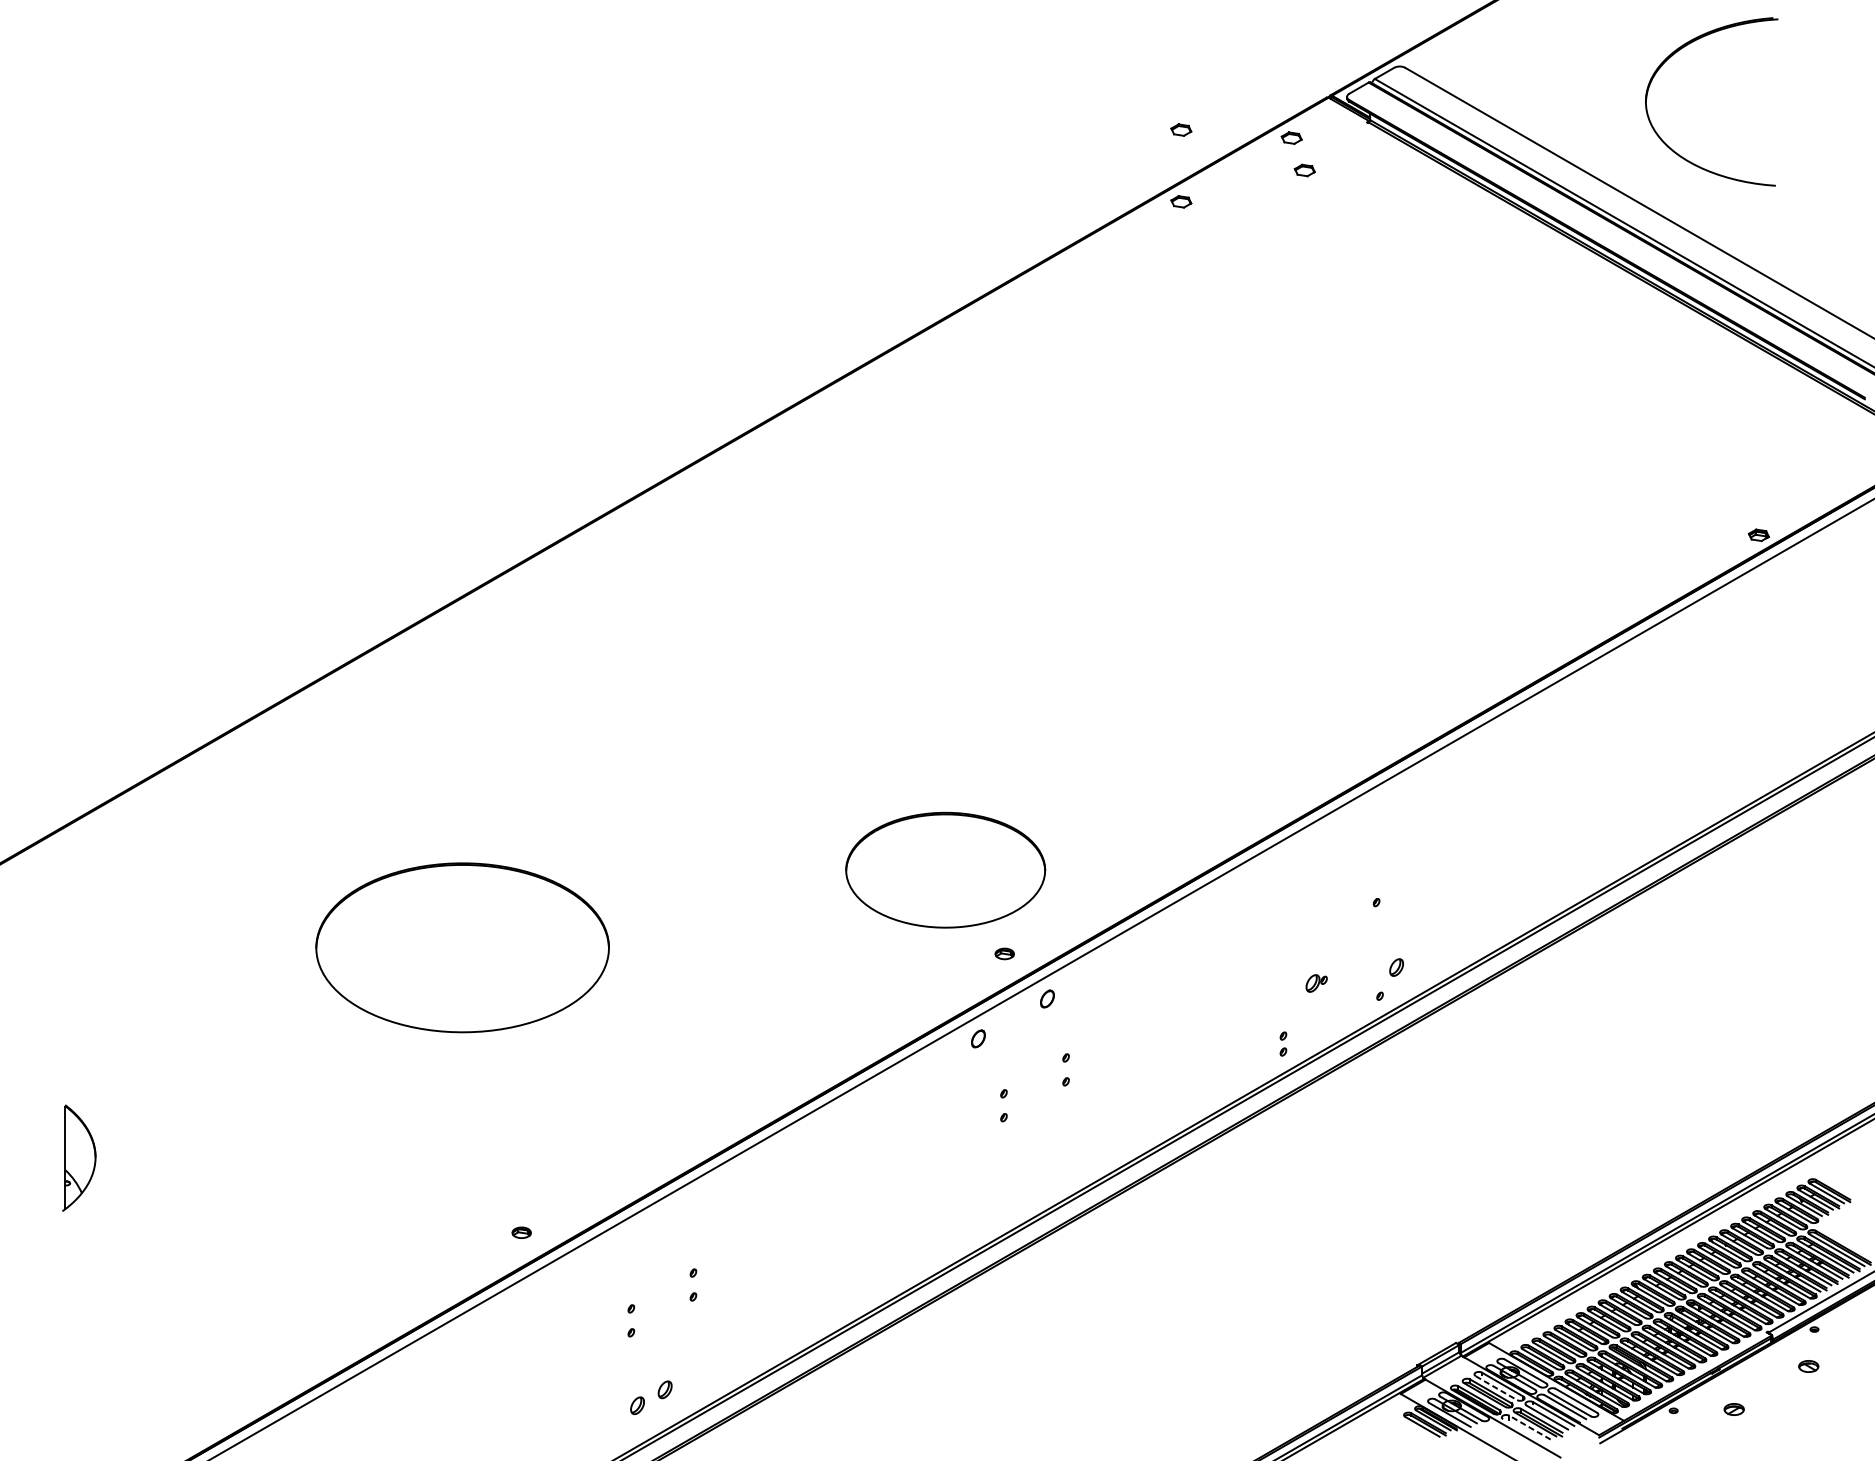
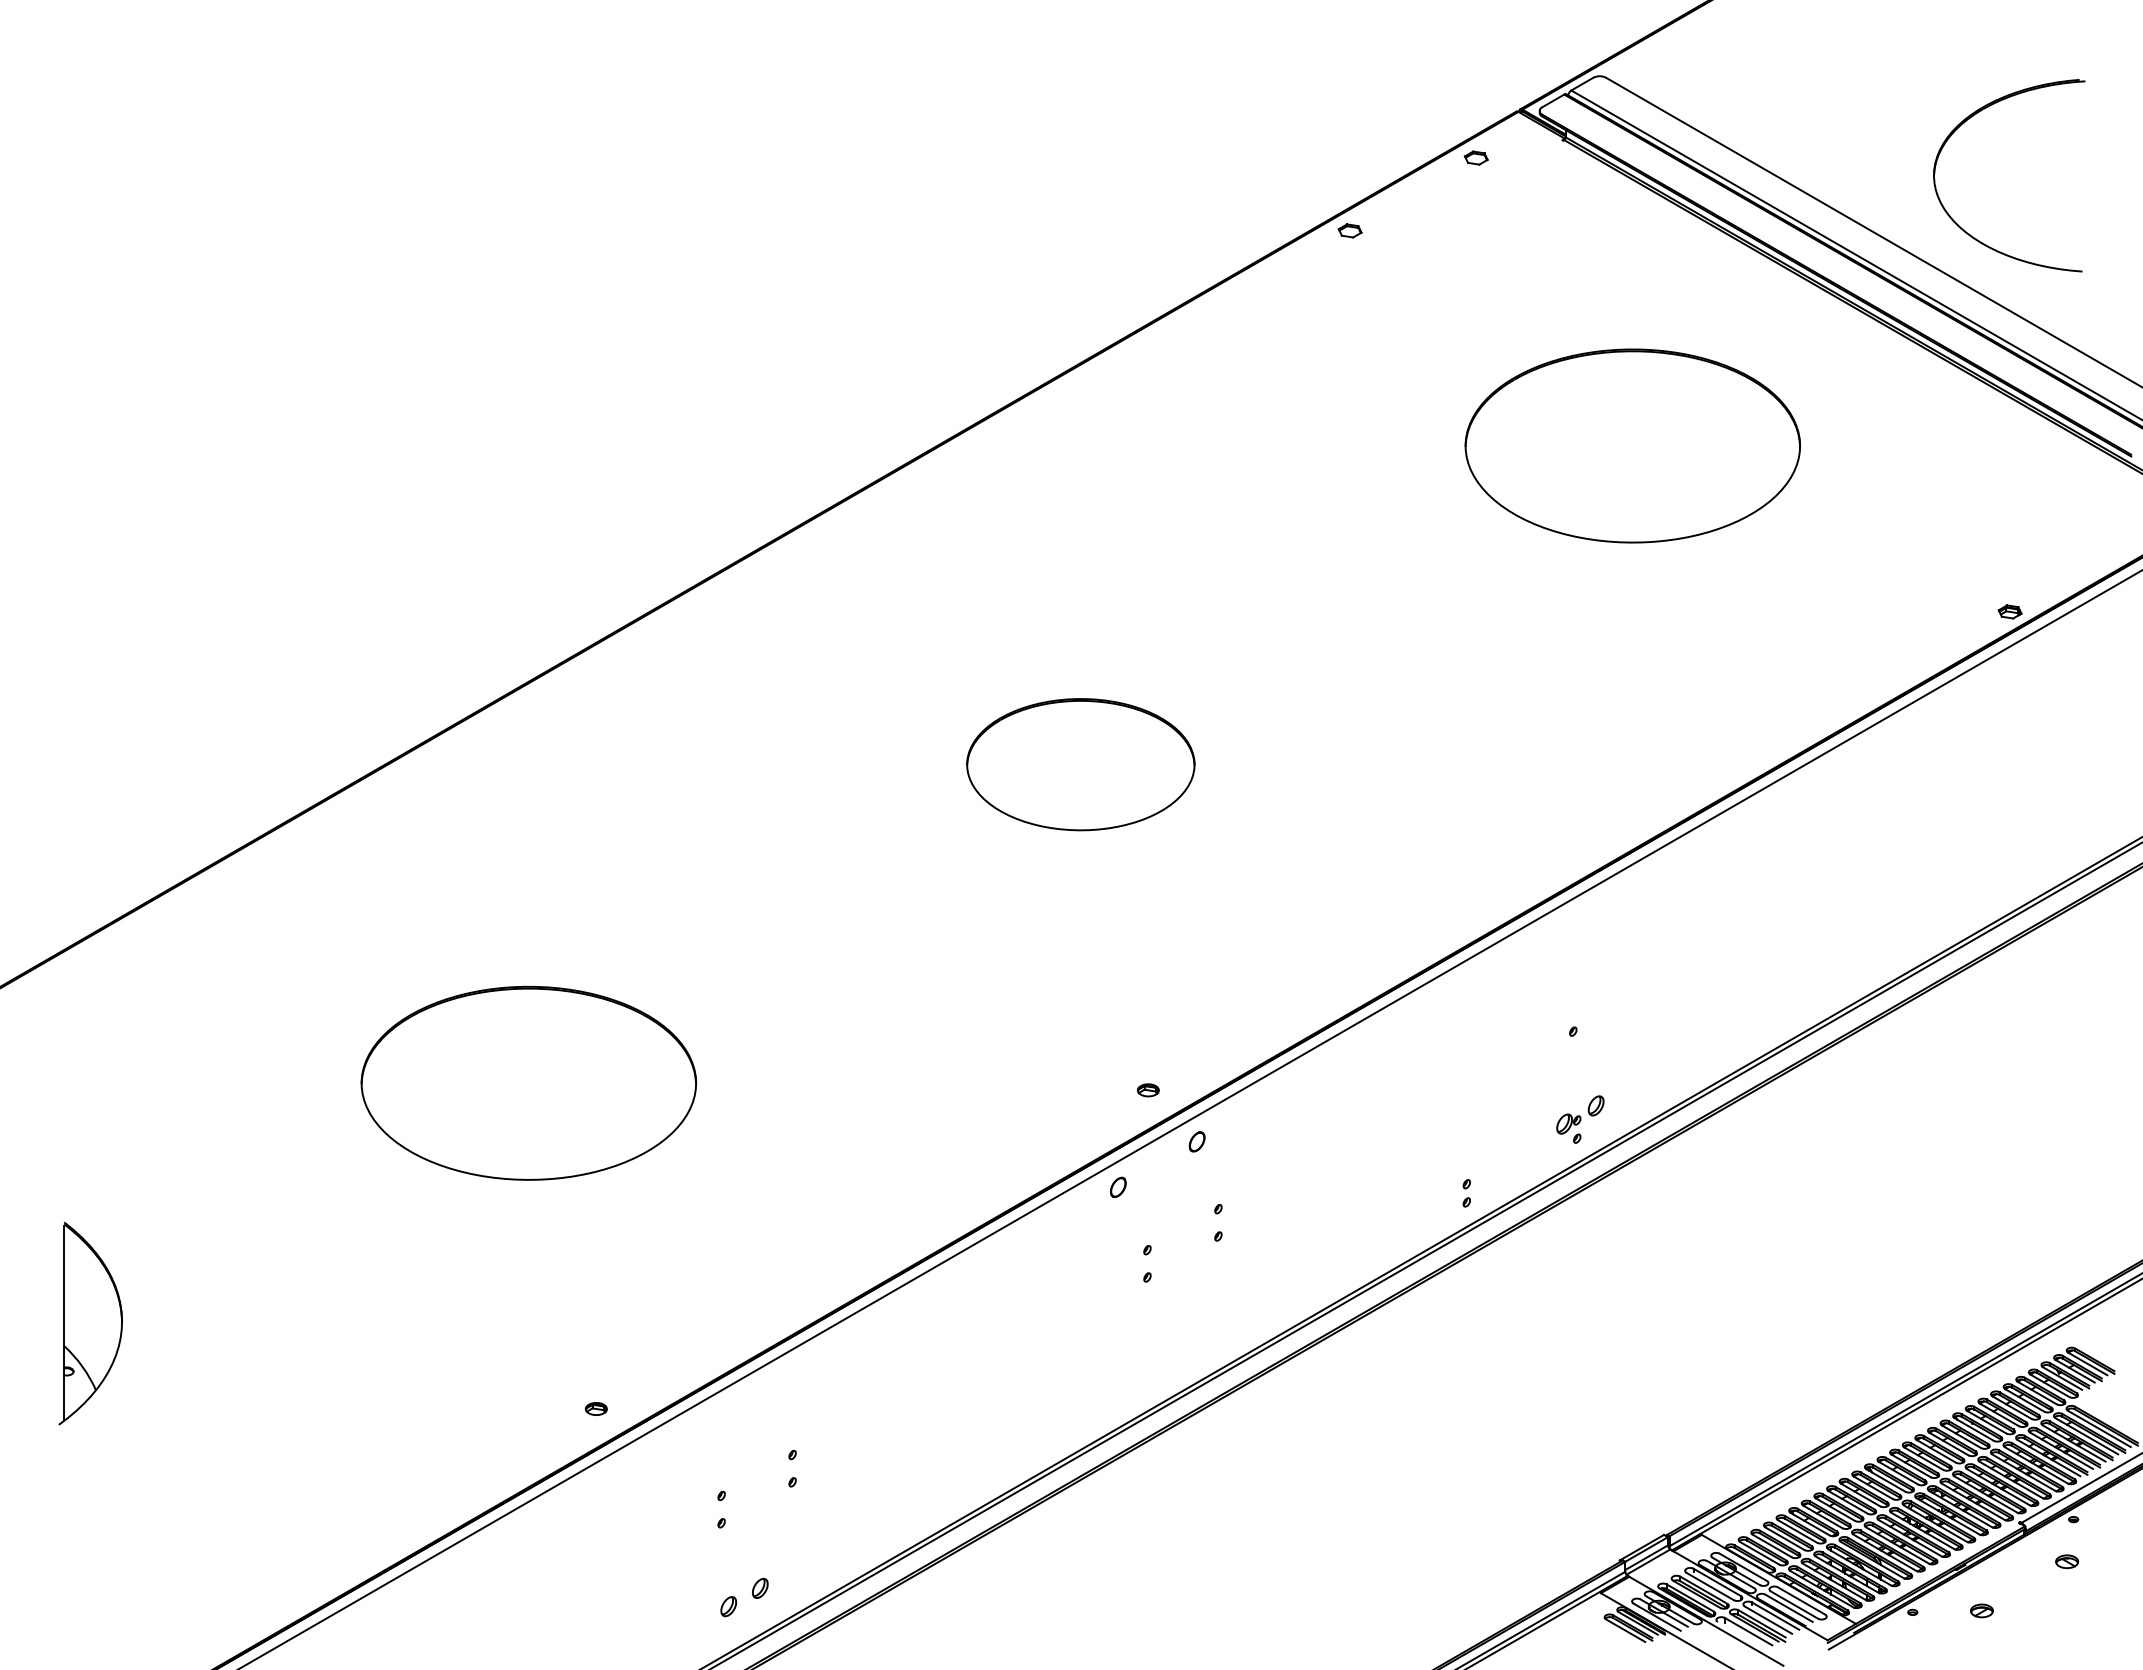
part: (1672, 56) -> (1964, 123), moved
part: (1180, 129) -> (1349, 148), removed
part: (1304, 169) -> (1490, 194), removed
part: (1428, 389) -> (1632, 445), added
part: (945, 870) -> (1080, 764), moved
part: (1316, 982) -> (1568, 1123), moved
part: (79, 1157) -> (90, 1323), size x1.67
line: (1496, 1388) -> (1710, 1586), dashed -> solid
line: (1529, 1427) -> (1748, 1631), dashed -> solid

